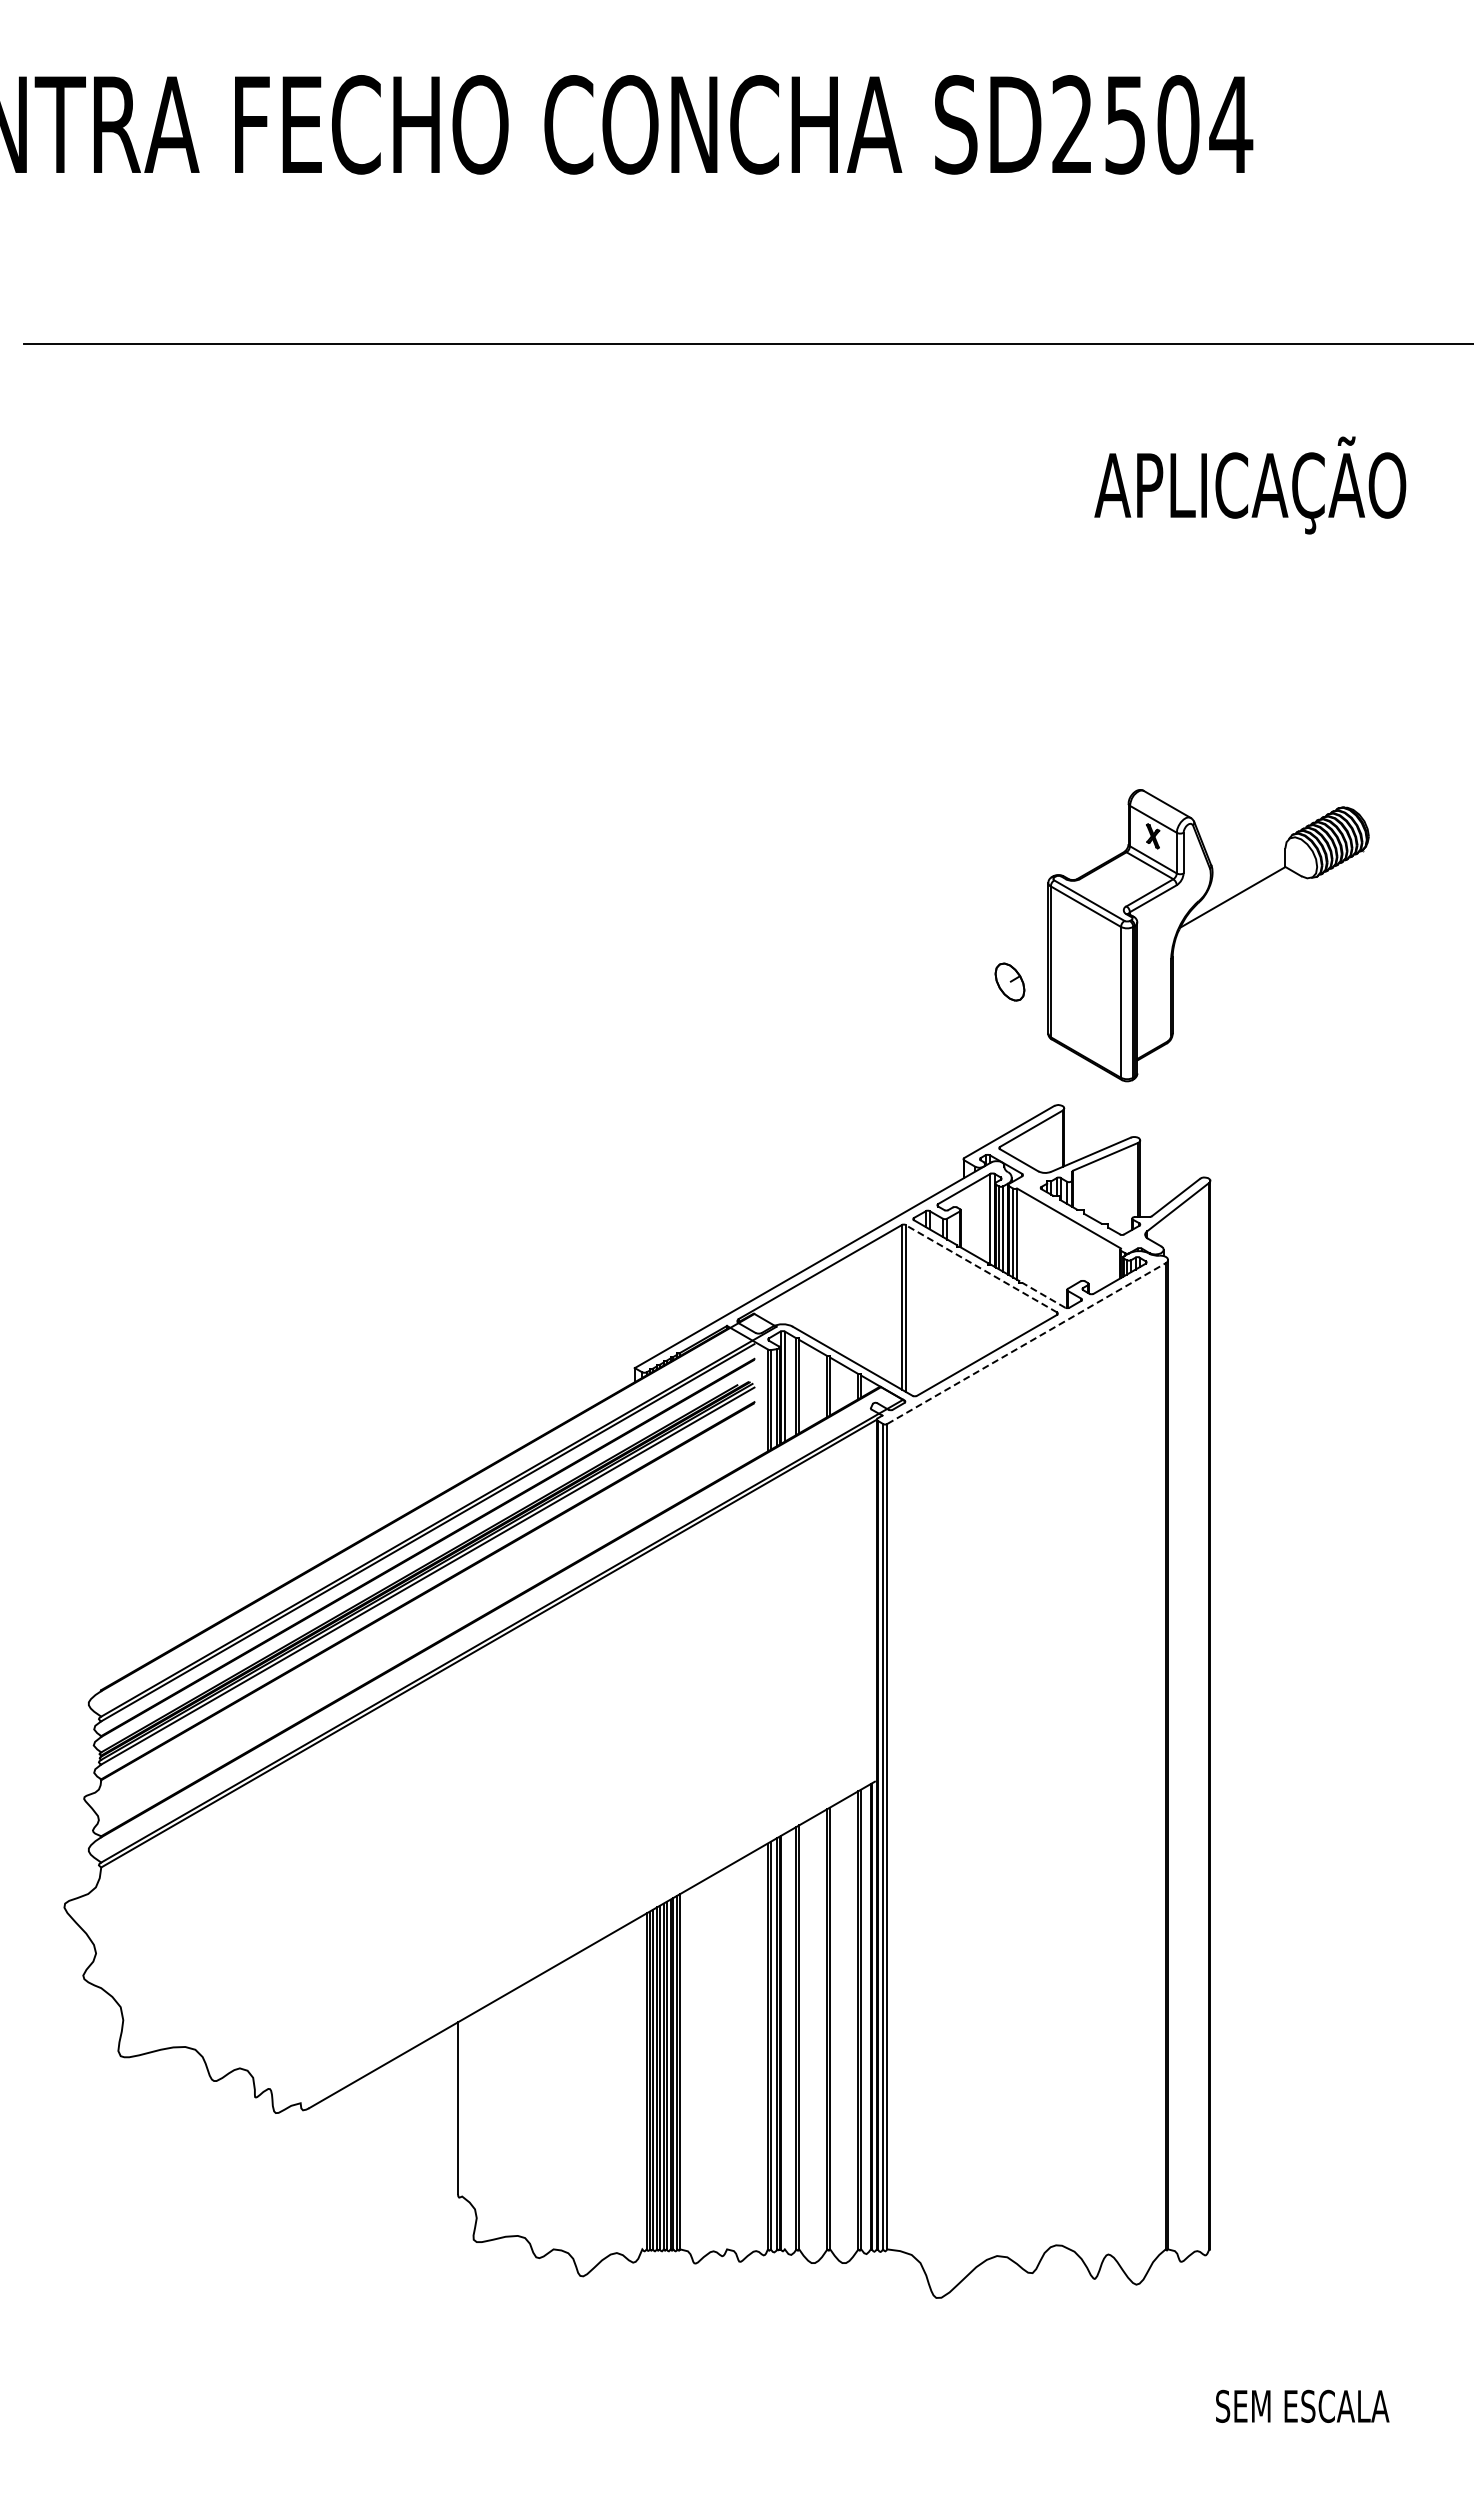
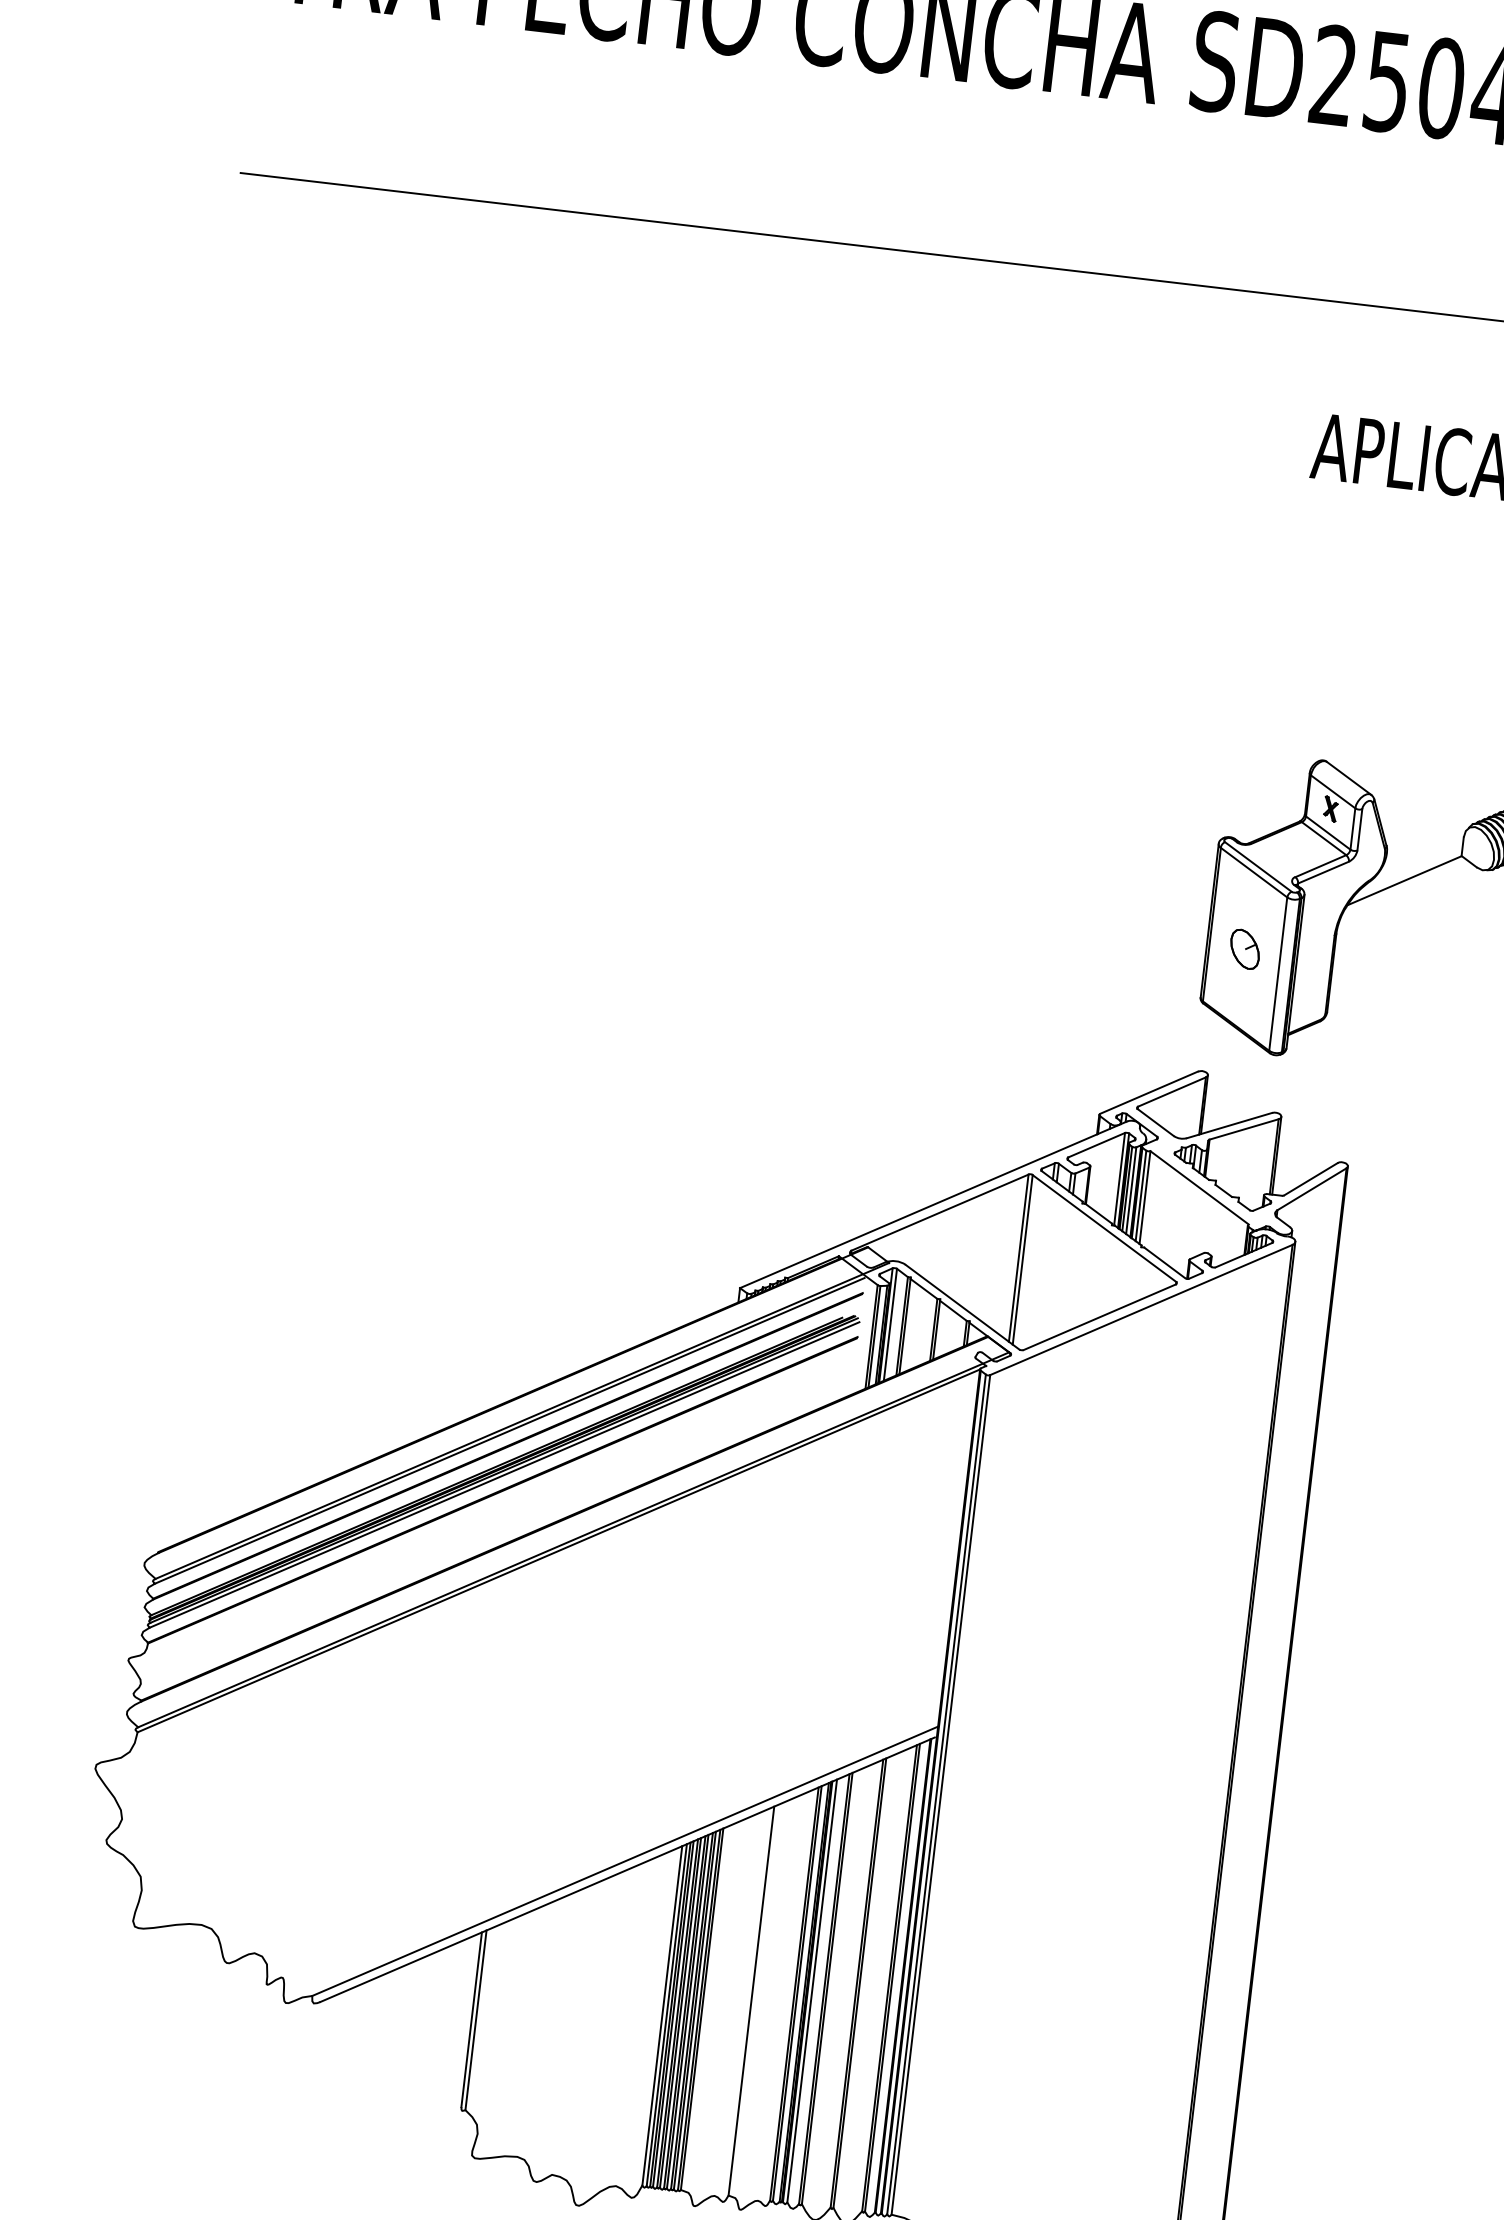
part: (1009, 981) -> (1244, 948), moved
line: (981, 1268) -> (1104, 1228), dashed -> solid
line: (1043, 1295) -> (1164, 1263), dashed -> solid
line: (1026, 1343) -> (1141, 1309), dashed -> solid
line: (588, 1936) -> (624, 1860), added
line: (784, 2041) -> (811, 1990), added
line: (727, 2058) -> (751, 2001), added
line: (642, 2082) -> (662, 2015), added
line: (462, 2107) -> (476, 2019), added

